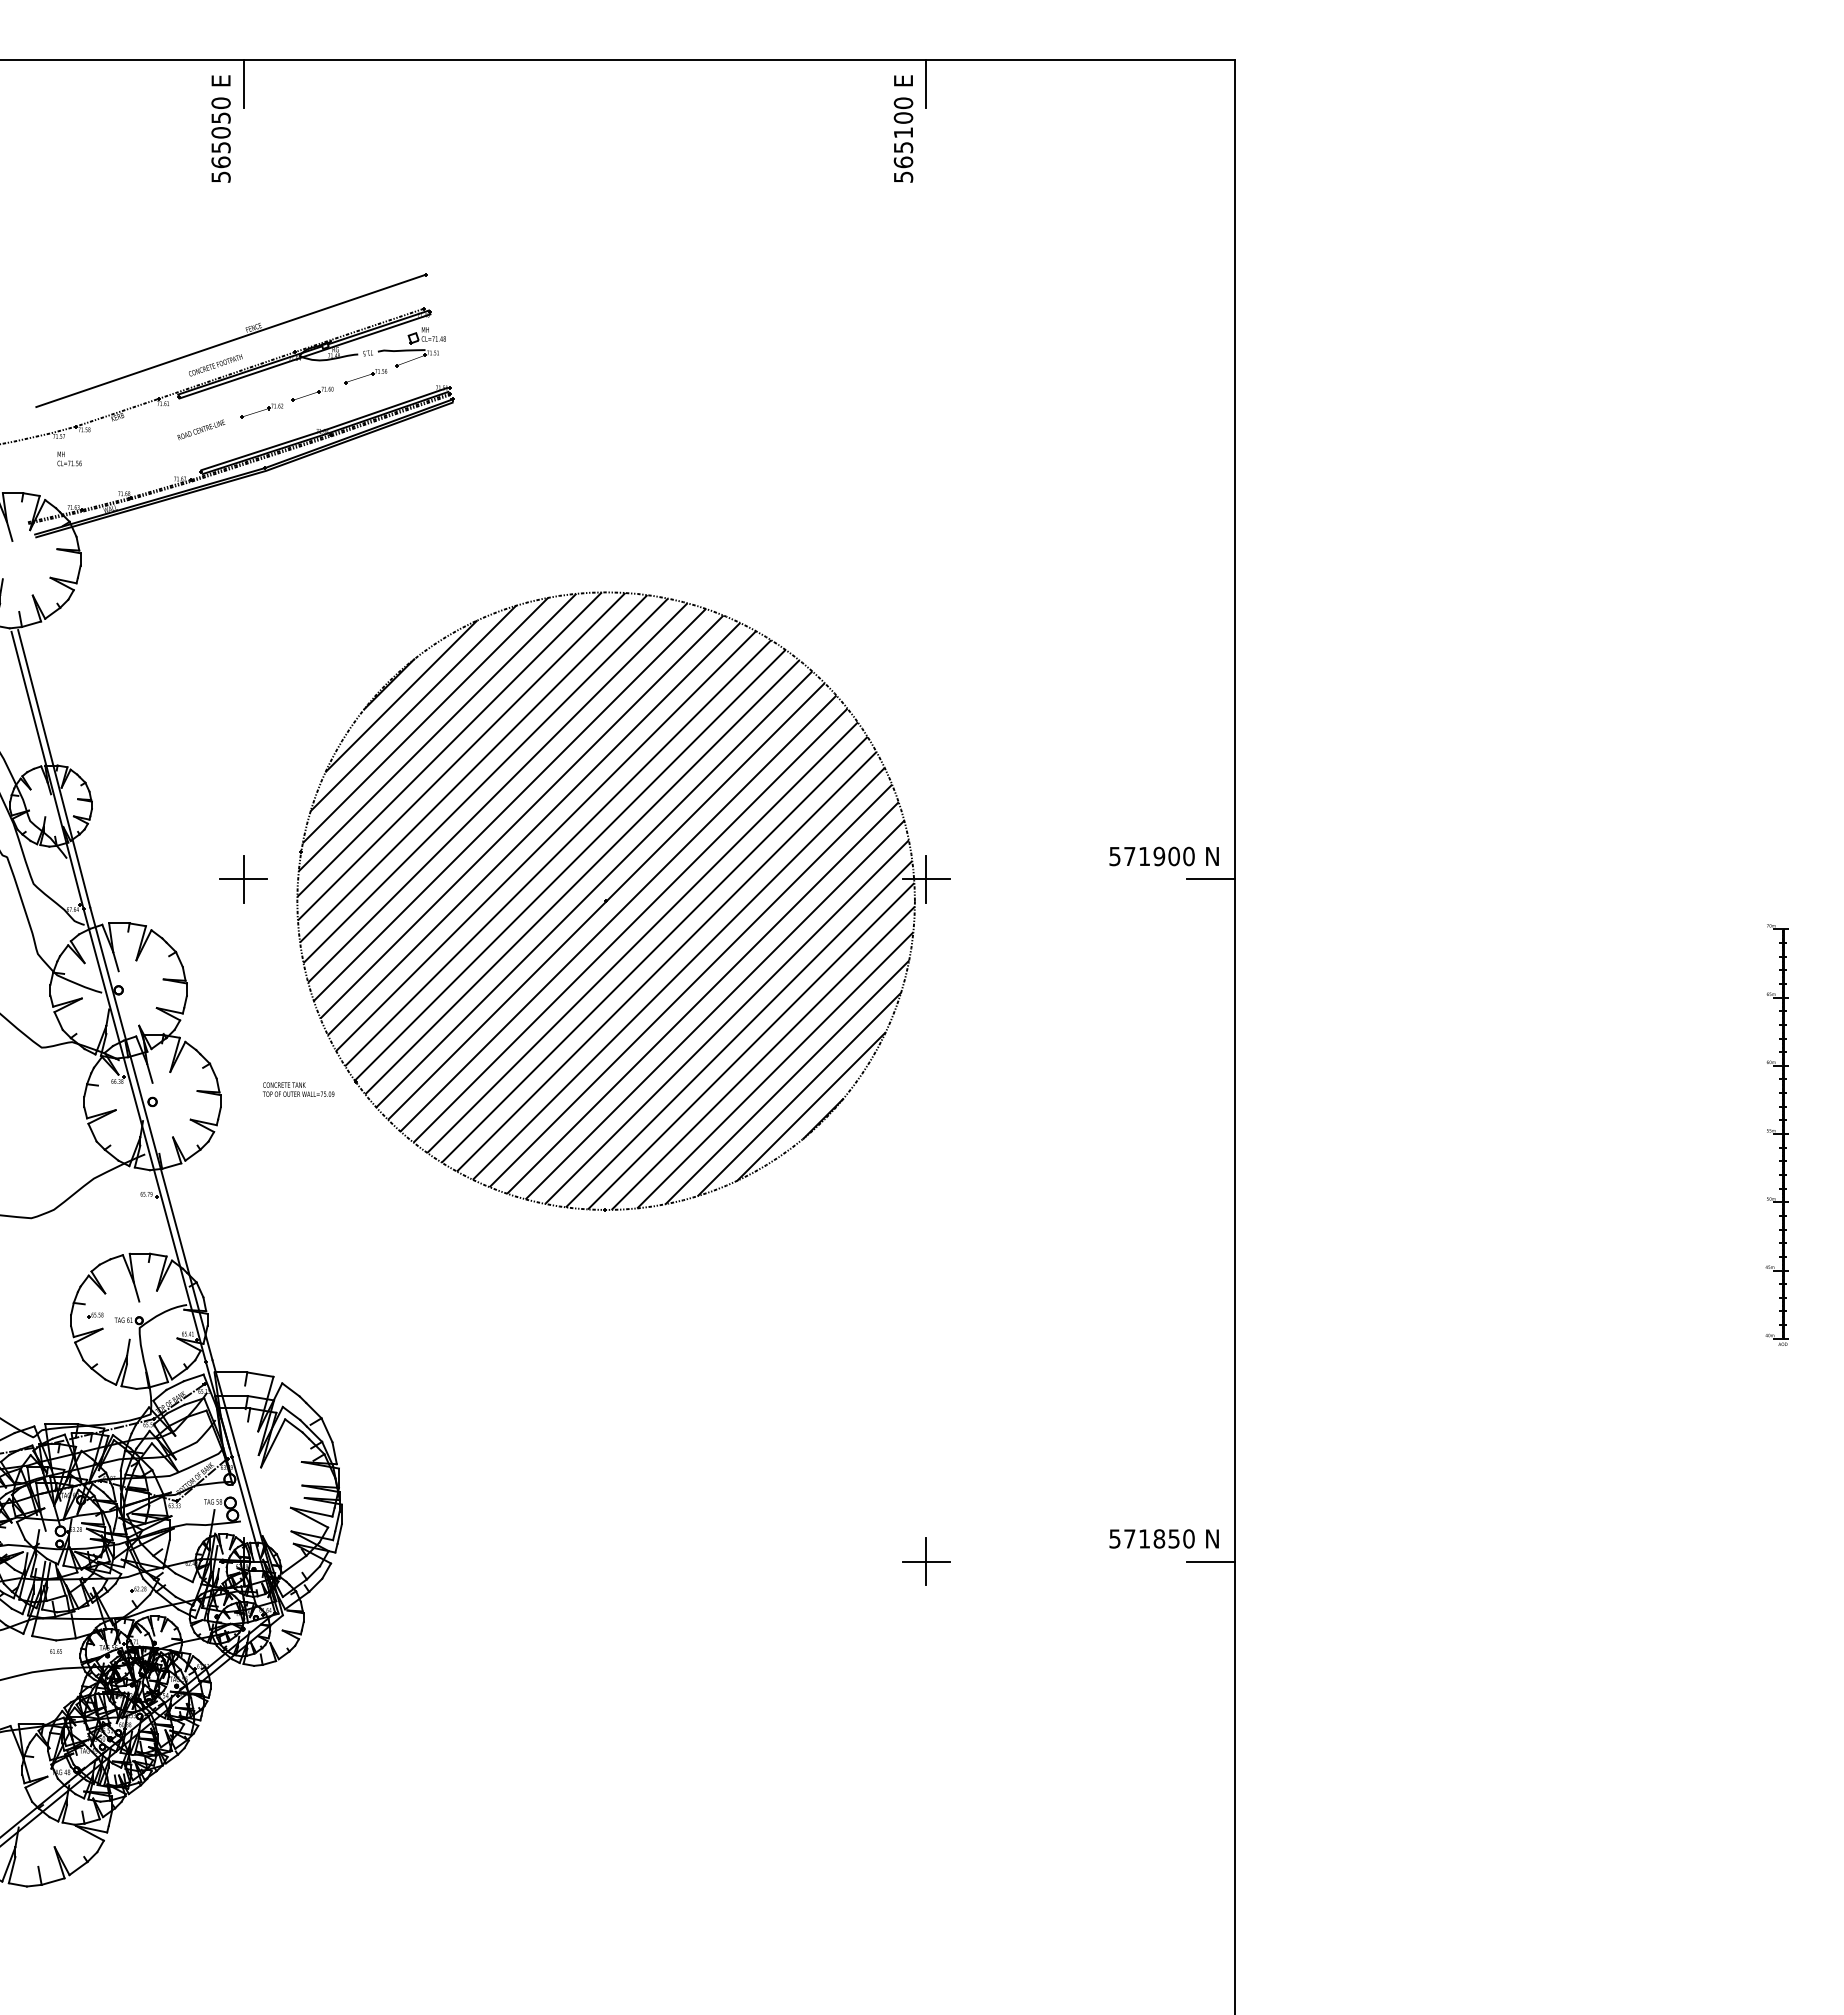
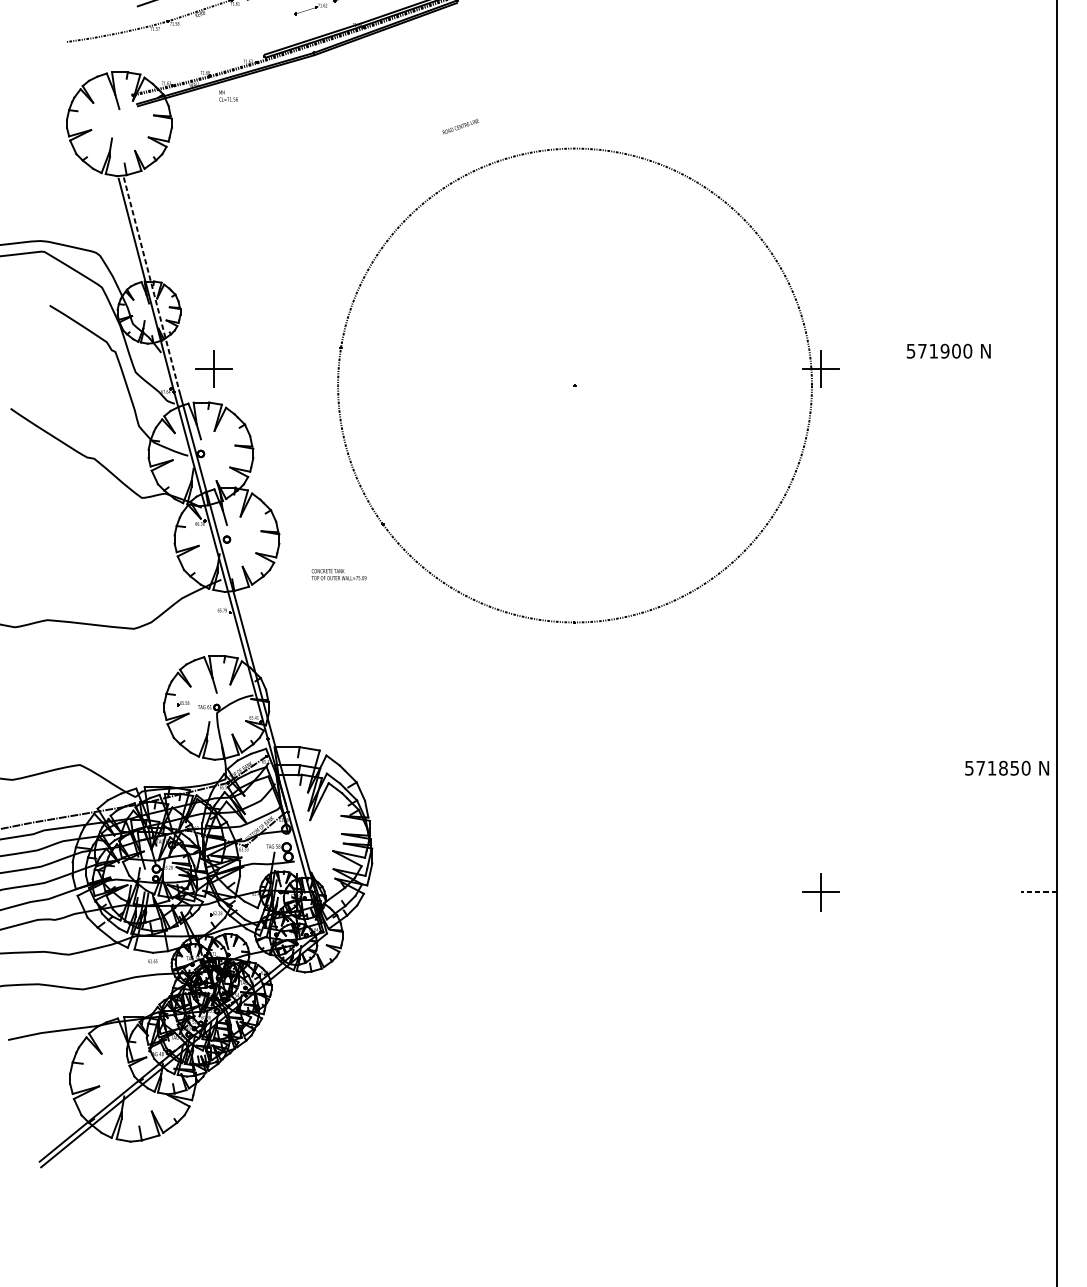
text: (201, 429) -> (460, 126), moved
text: (69, 458) -> (228, 95), moved
line: (54, 769) -> (151, 284), solid -> dashed
text: (1163, 856) -> (948, 351), moved
part: (243, 879) -> (213, 368), moved
line: (1210, 879) -> (1038, 368), removed
hatch: (605, 900) -> (574, 385), removed
text: (298, 1089) -> (338, 574), moved
text: (1163, 1538) -> (1006, 767), moved
line: (1211, 1561) -> (1039, 892), solid -> dashed

